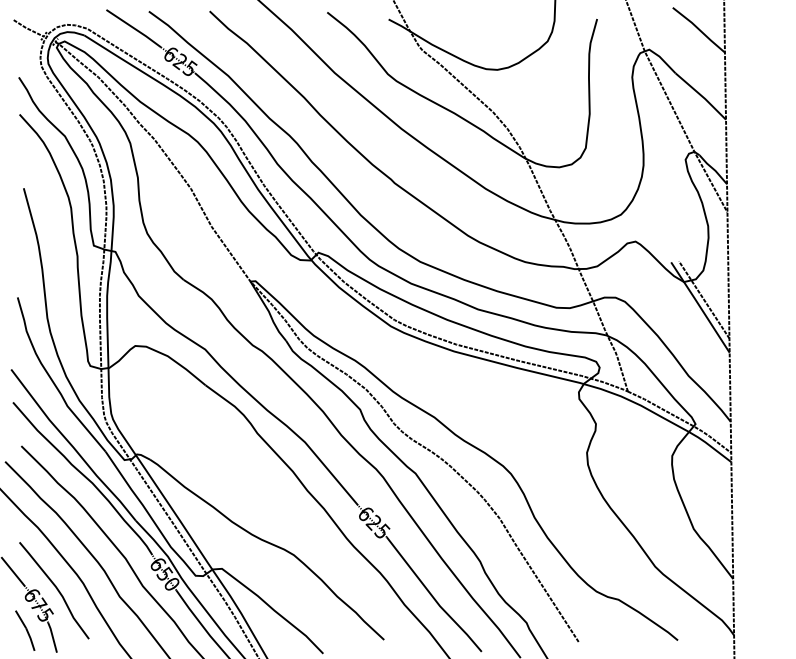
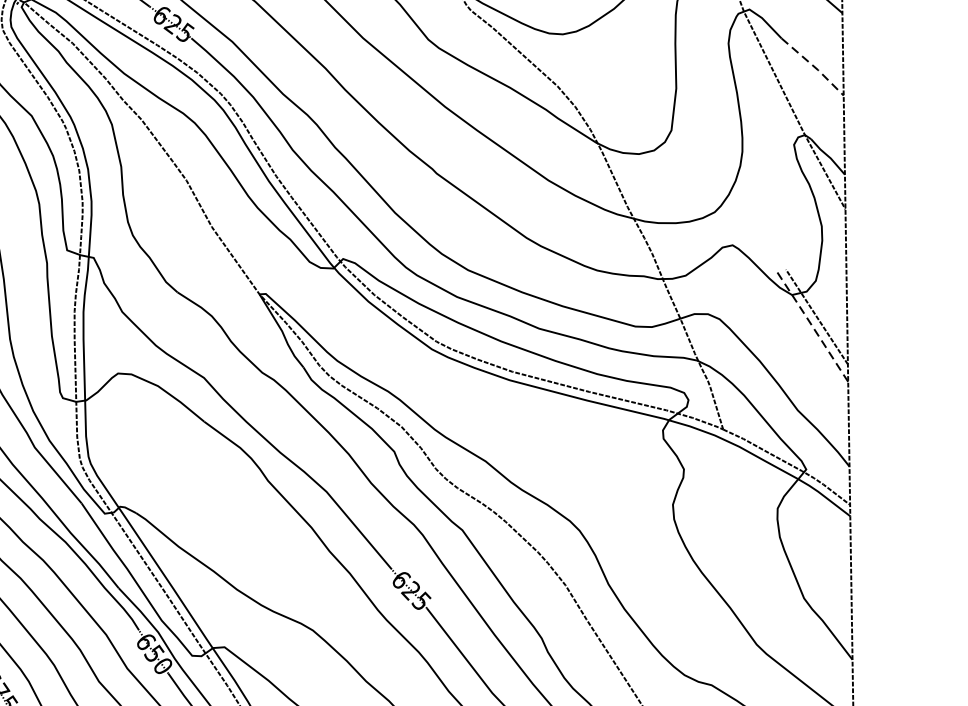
line: (702, 96) -> (814, 67), solid -> dashed
line: (700, 307) -> (812, 326), solid -> dashed

